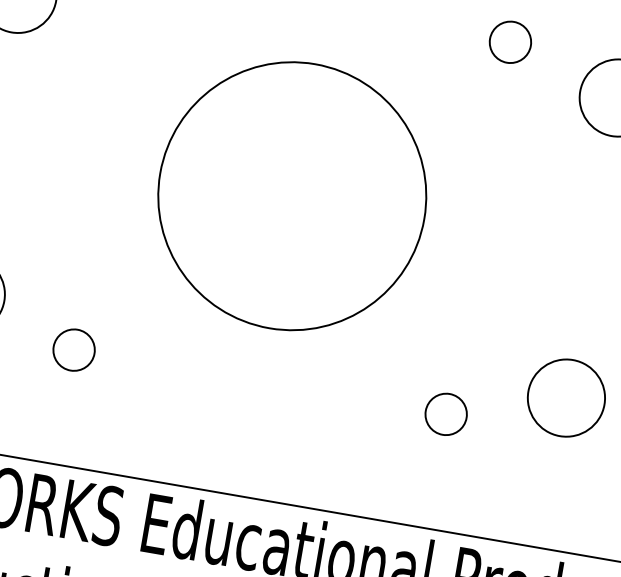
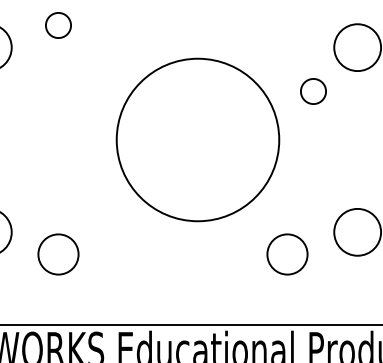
circle: (510, 42) -> (313, 91), moved
circle: (291, 195) -> (197, 139), moved
circle: (74, 350) -> (58, 254), size x1.6
circle: (446, 414) -> (287, 254), size x1.6

